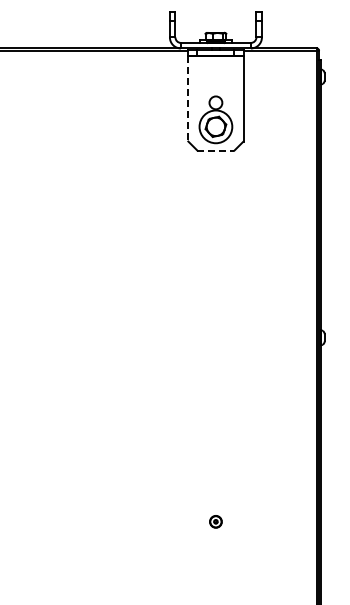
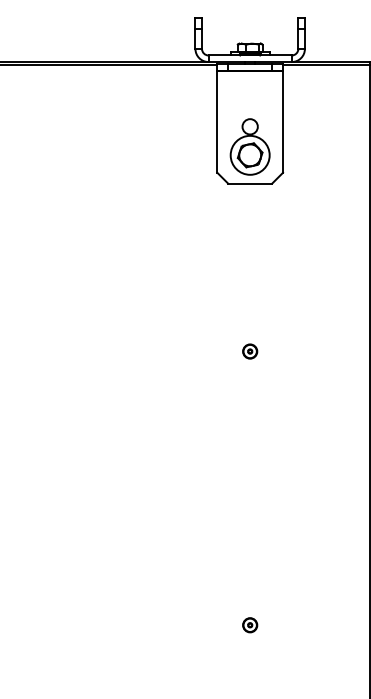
line: (188, 98) -> (217, 121), dashed -> solid
line: (216, 150) -> (250, 183), dashed -> solid
part: (215, 291) -> (249, 351), added

